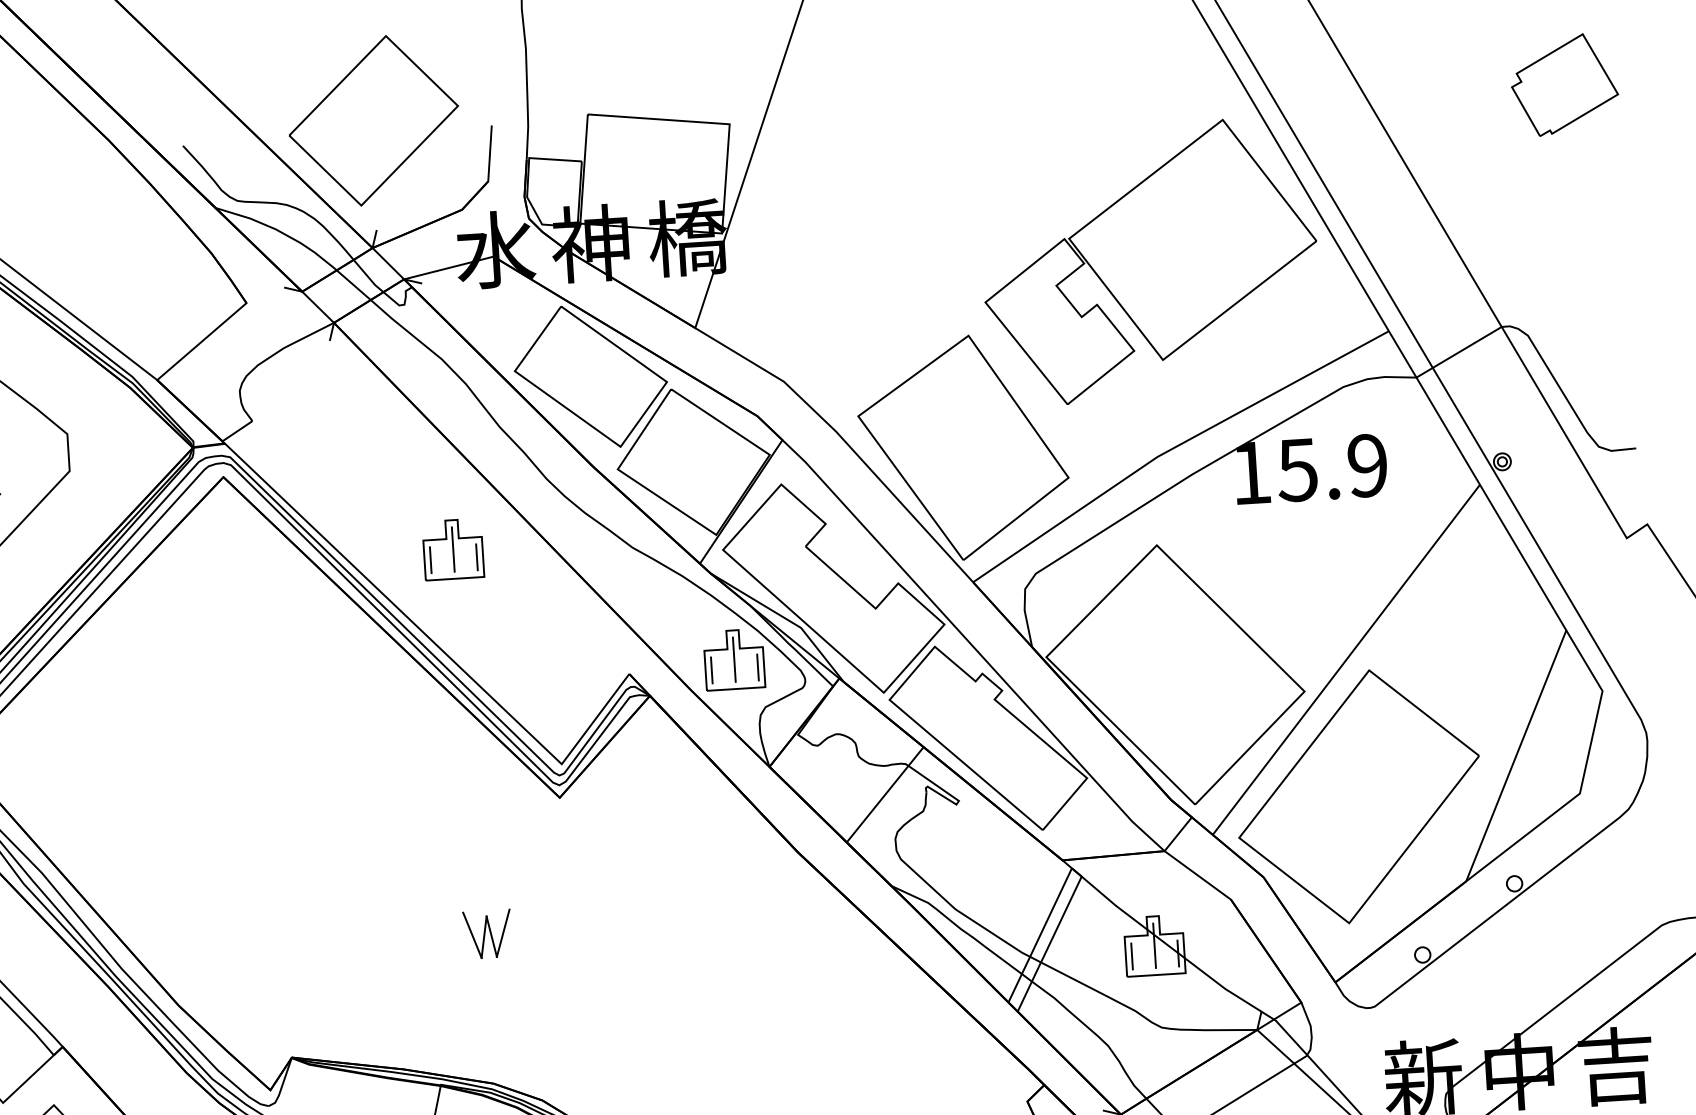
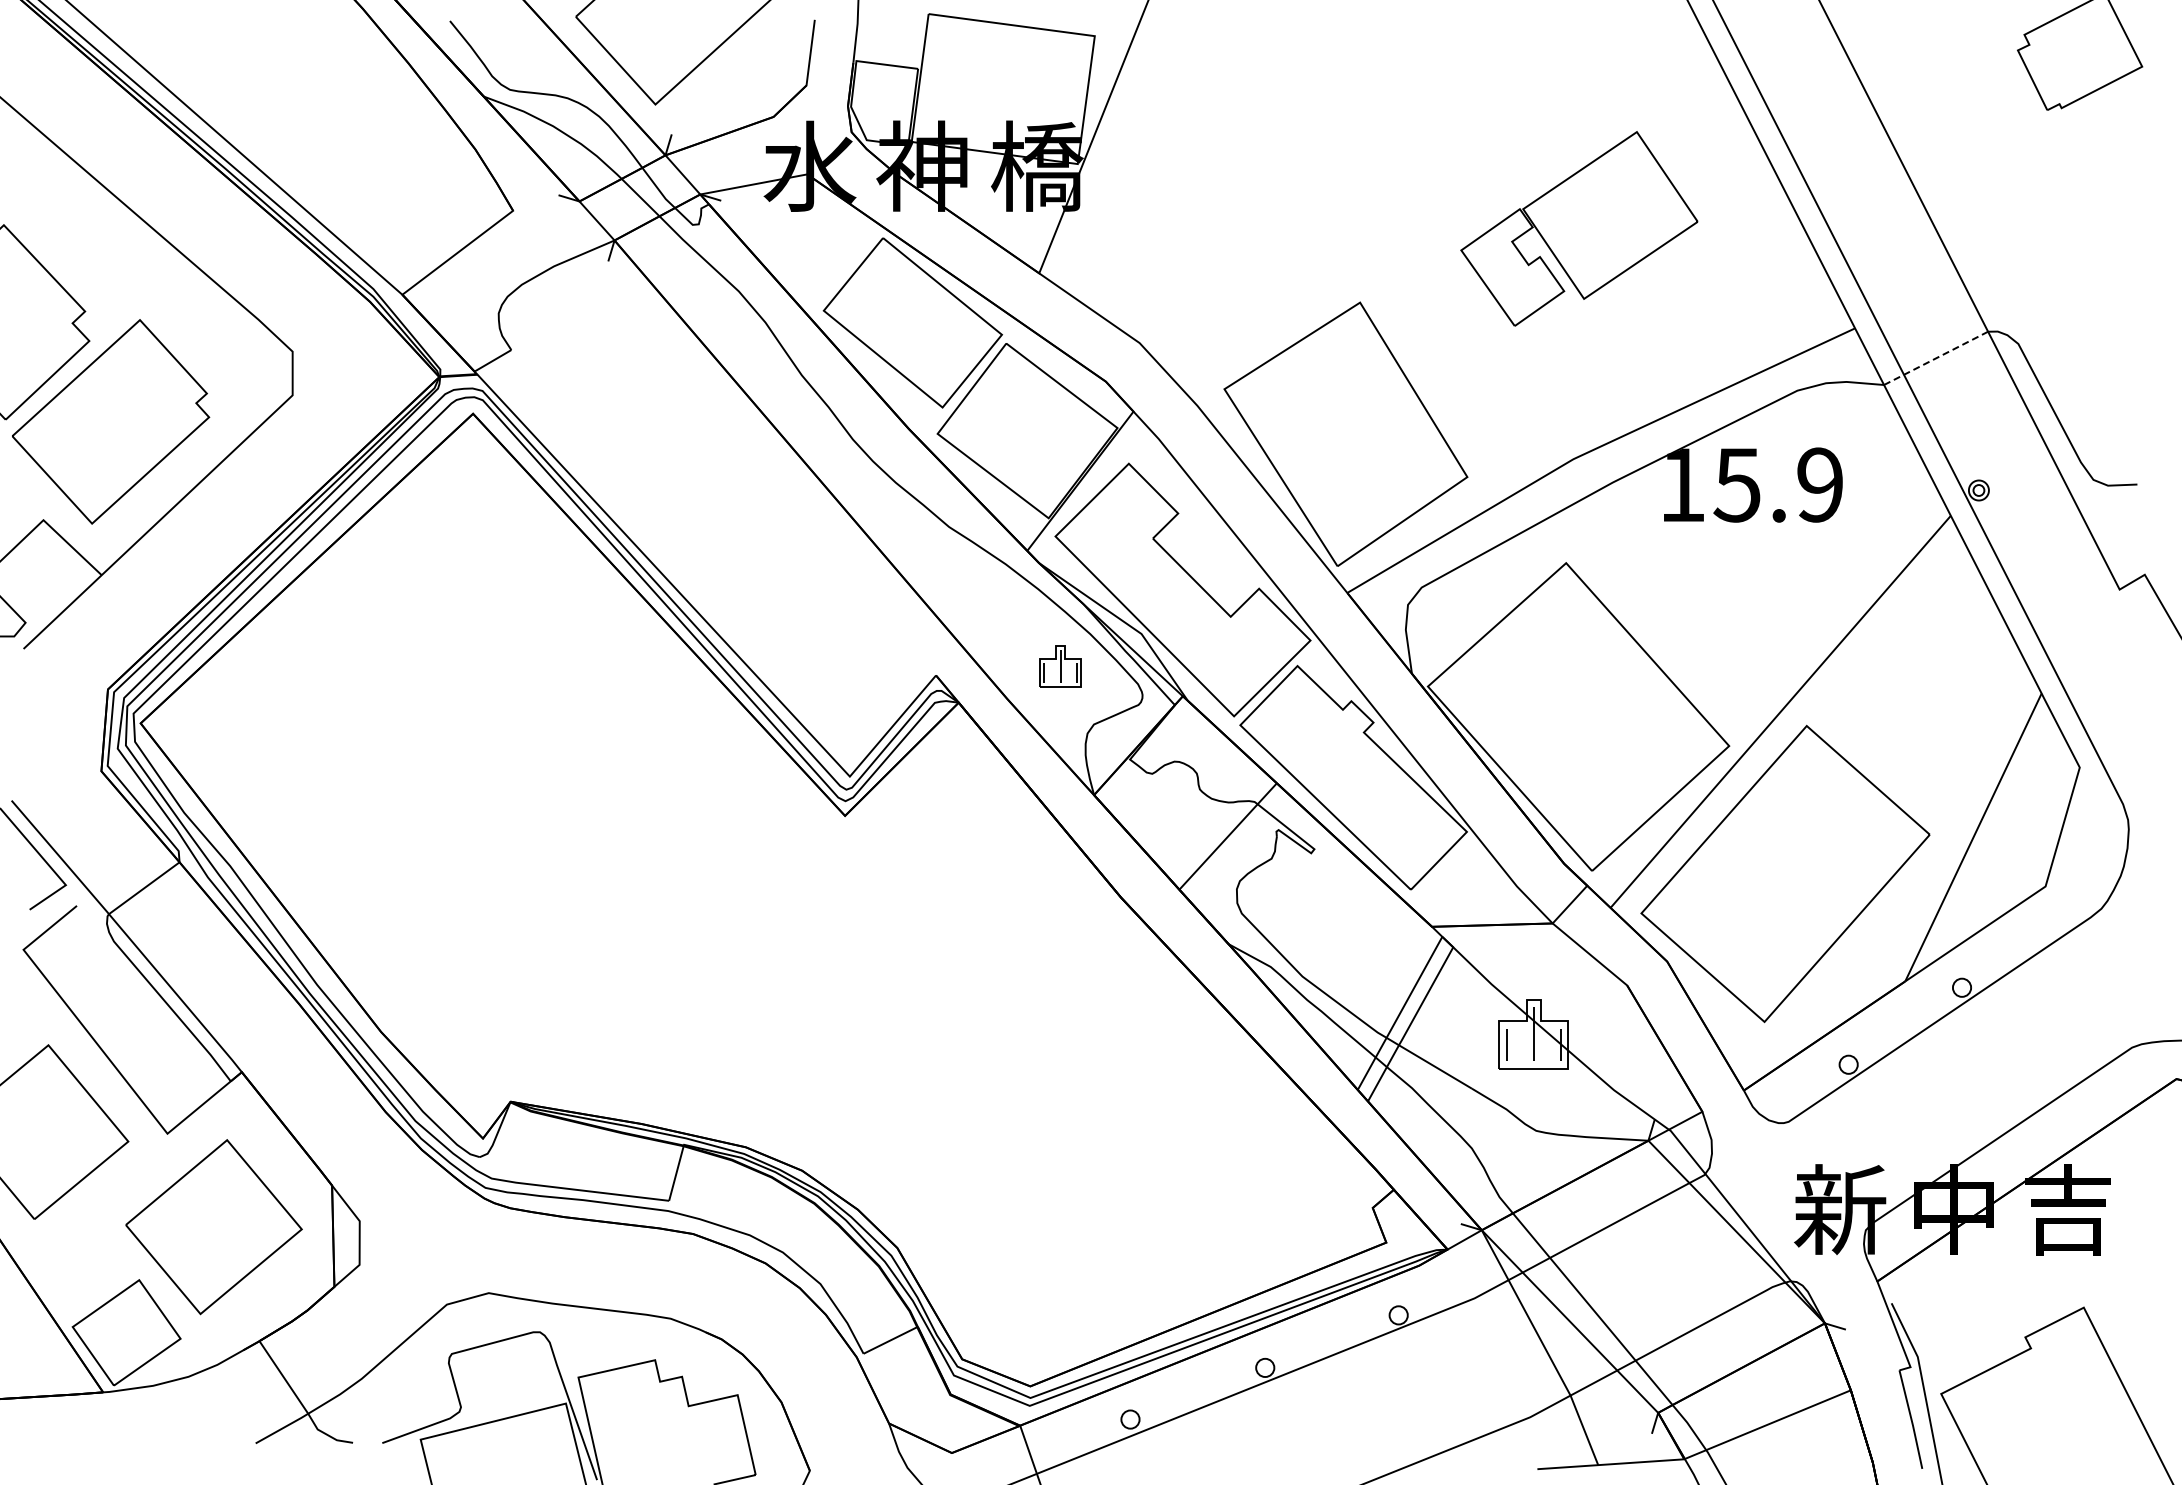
part: (1150, 261) -> (1579, 228), size x0.6
line: (1458, 352) -> (1935, 358), solid -> dashed
part: (453, 549) -> (738, 515), removed
part: (734, 659) -> (1060, 666), size x0.6
part: (487, 933) -> (750, 970), removed

